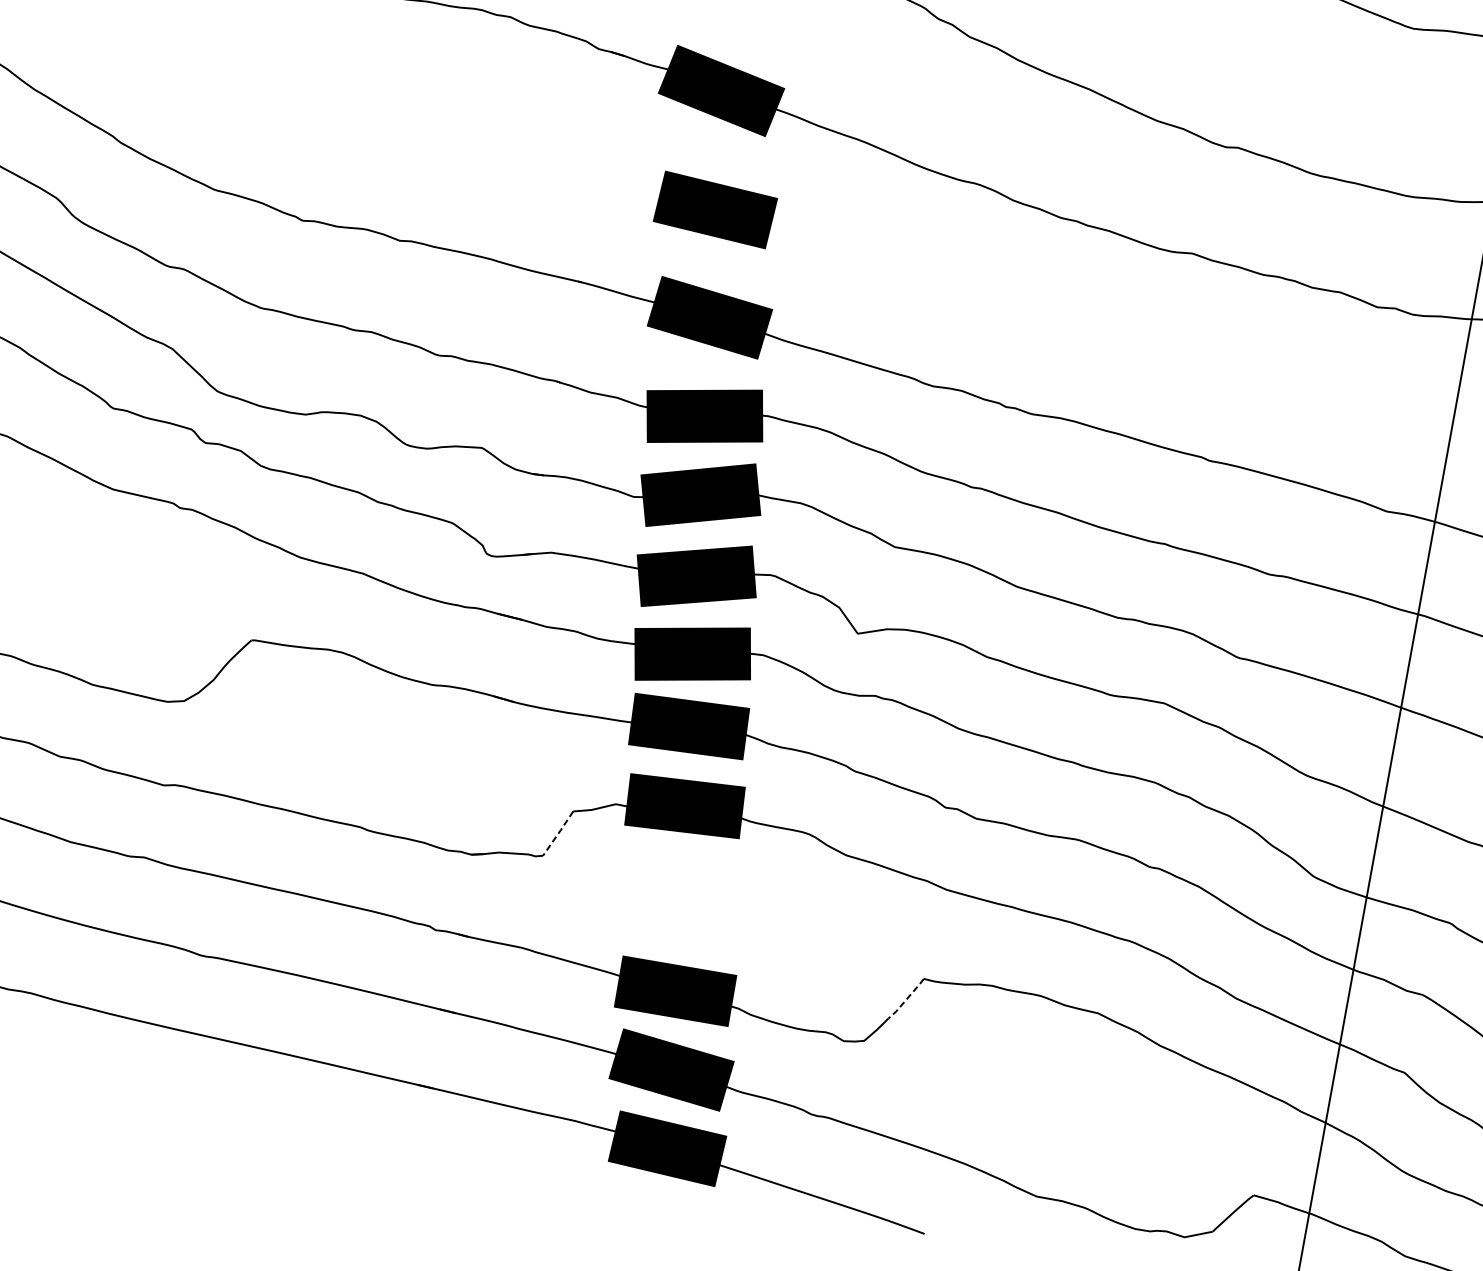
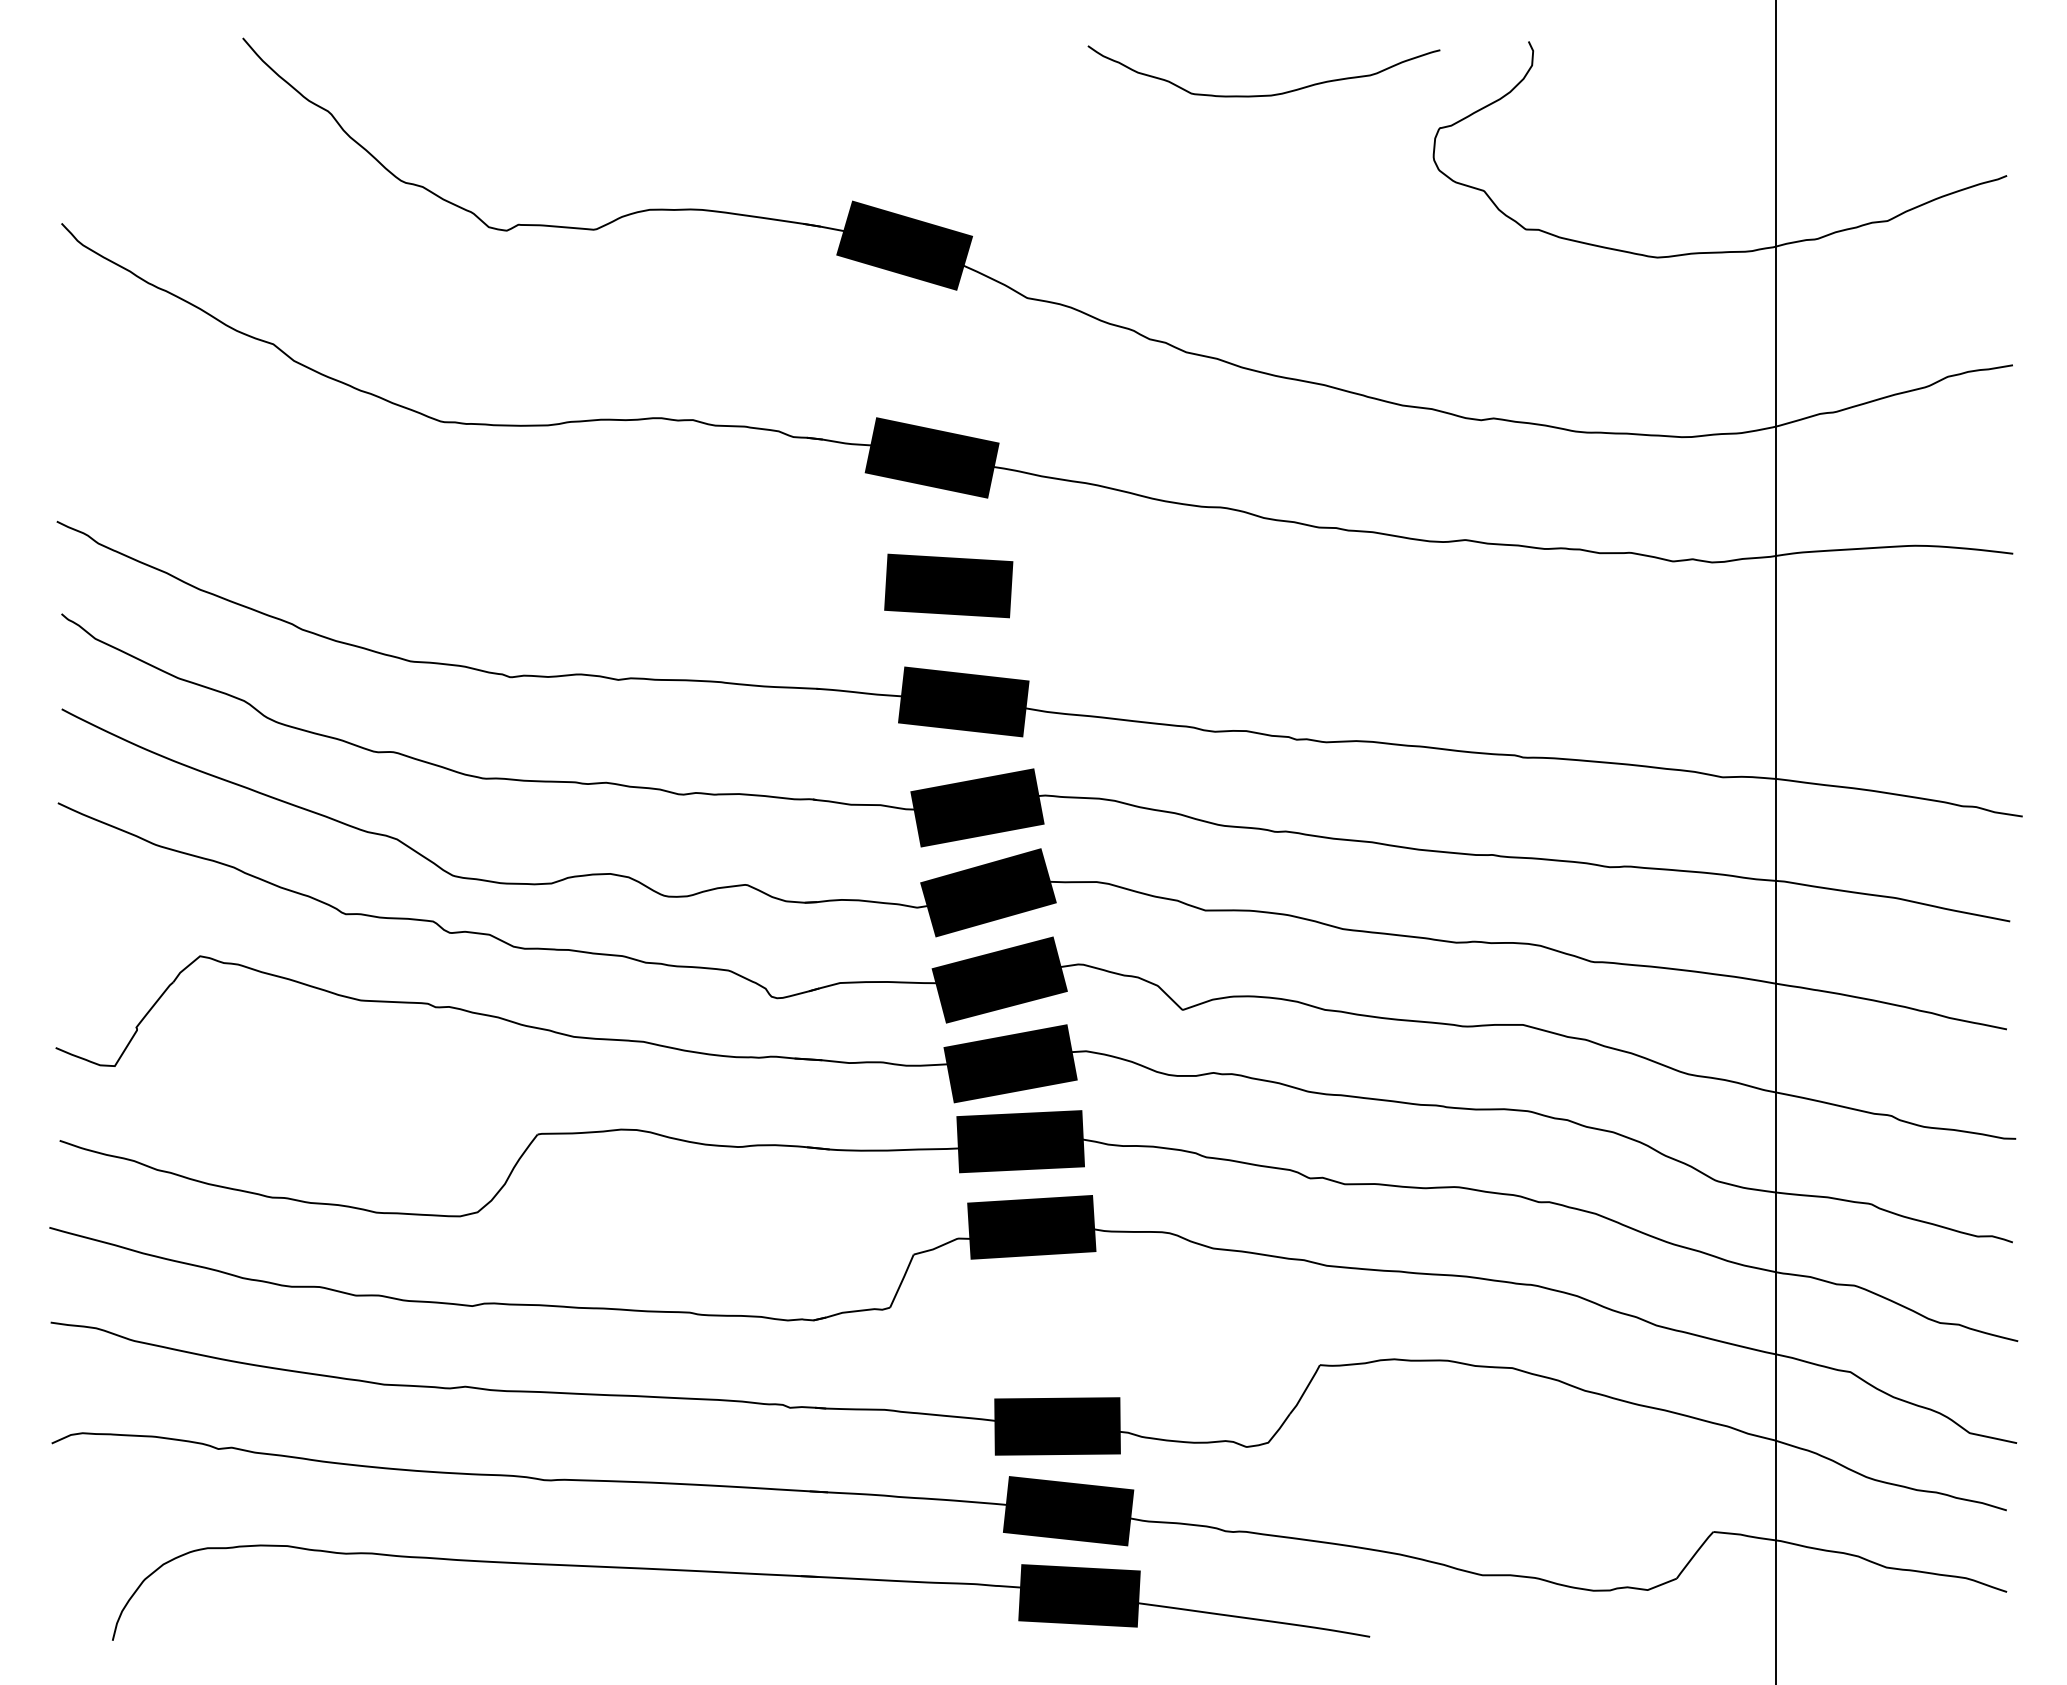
line: (558, 833) -> (902, 1280), dashed -> solid
line: (906, 999) -> (1305, 1390), dashed -> solid

